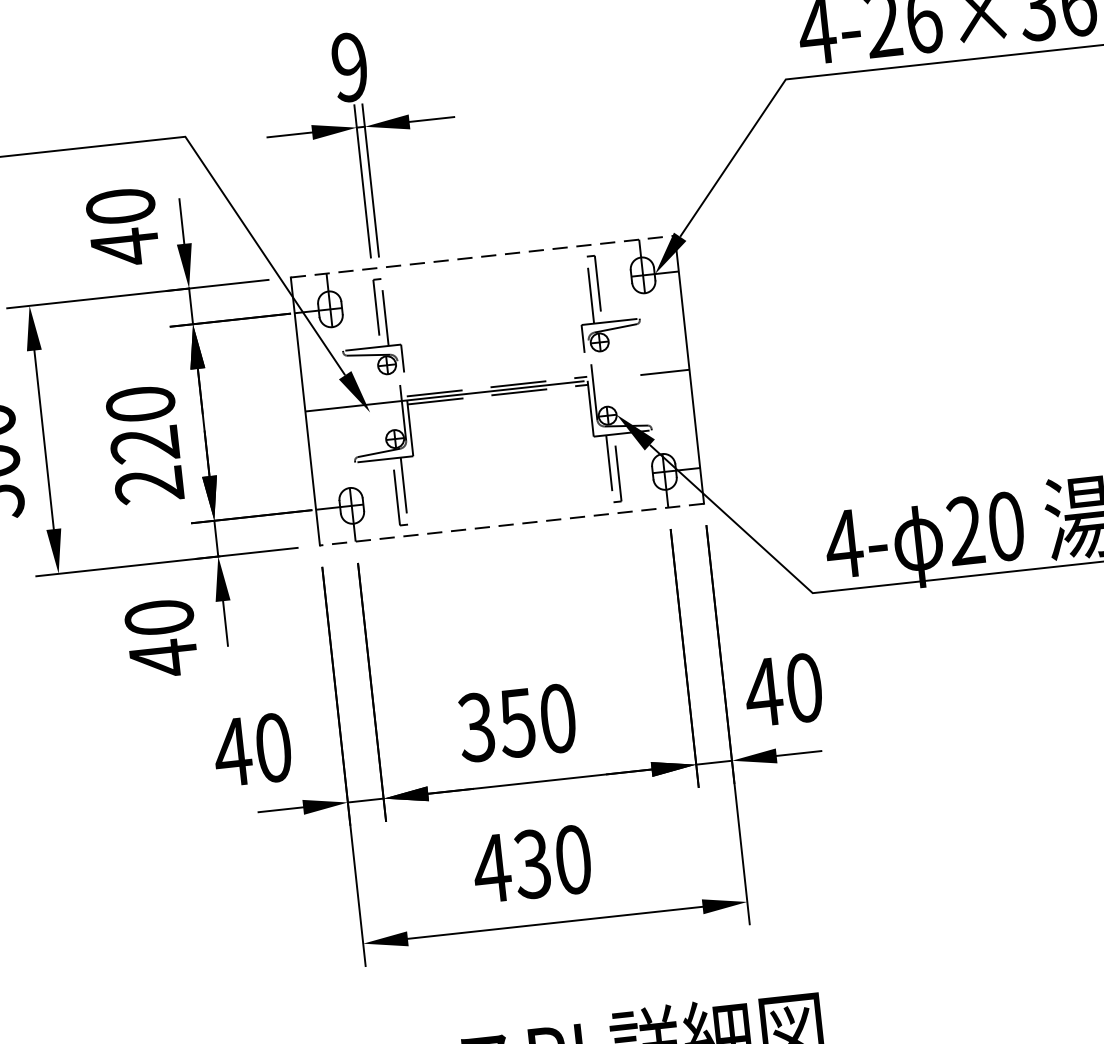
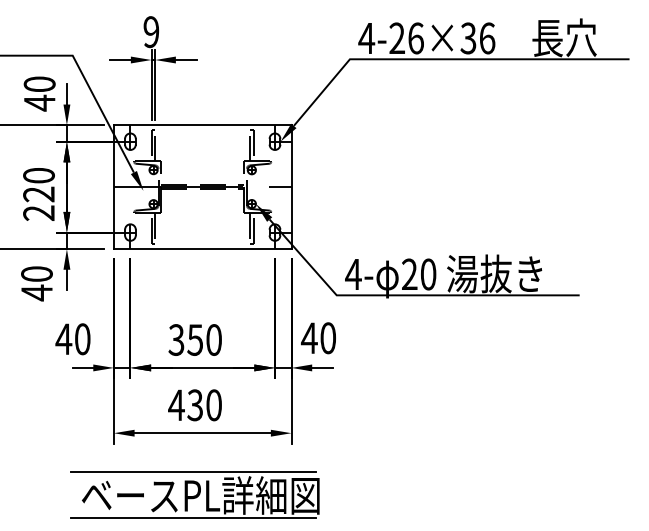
line: (482, 257) -> (202, 125), dashed -> solid
line: (511, 525) -> (202, 249), dashed -> solid
line: (544, 1009) -> (193, 472), added

